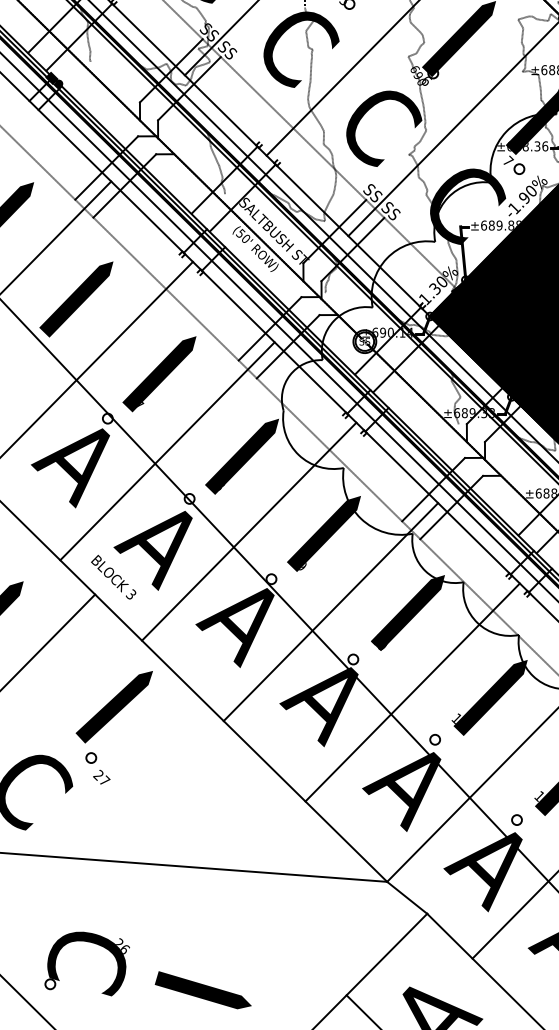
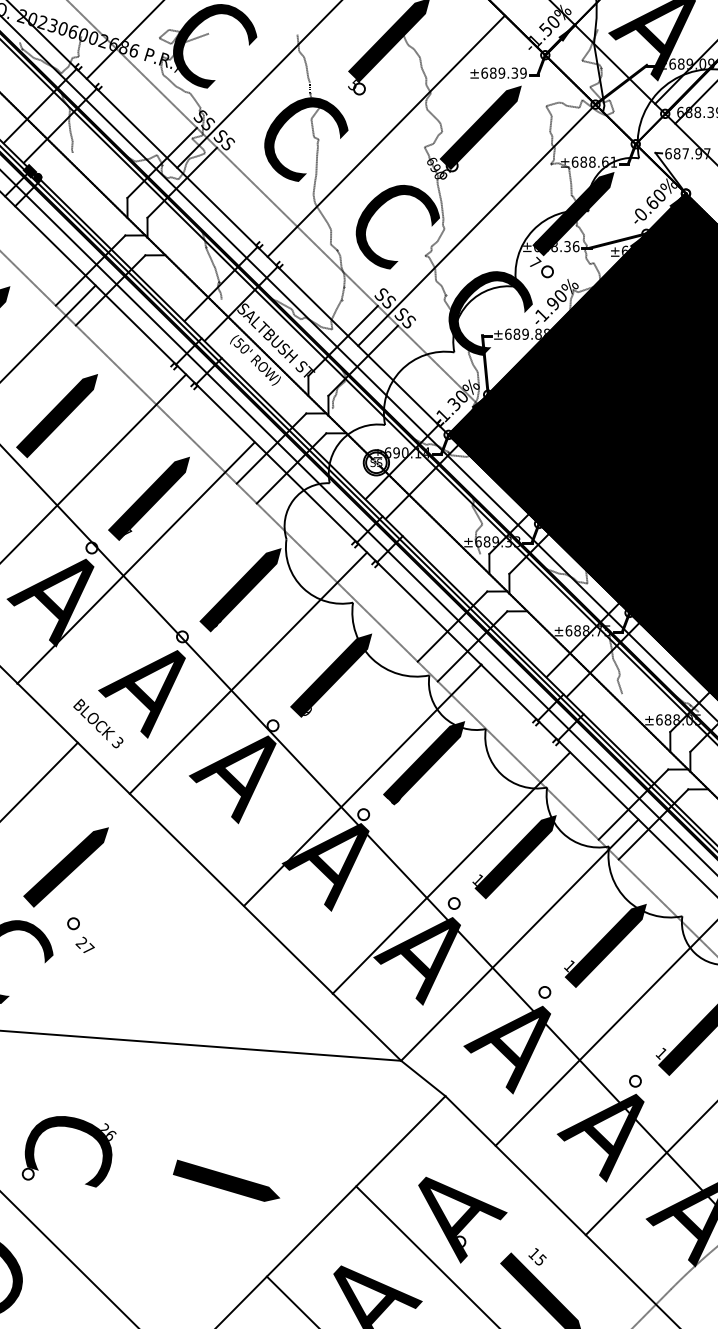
line: (167, 450) -> (135, 562), moved
line: (330, 611) -> (362, 784), moved
line: (412, 691) -> (451, 872), moved
line: (113, 707) -> (65, 867), moved
line: (203, 989) -> (226, 1180), moved

